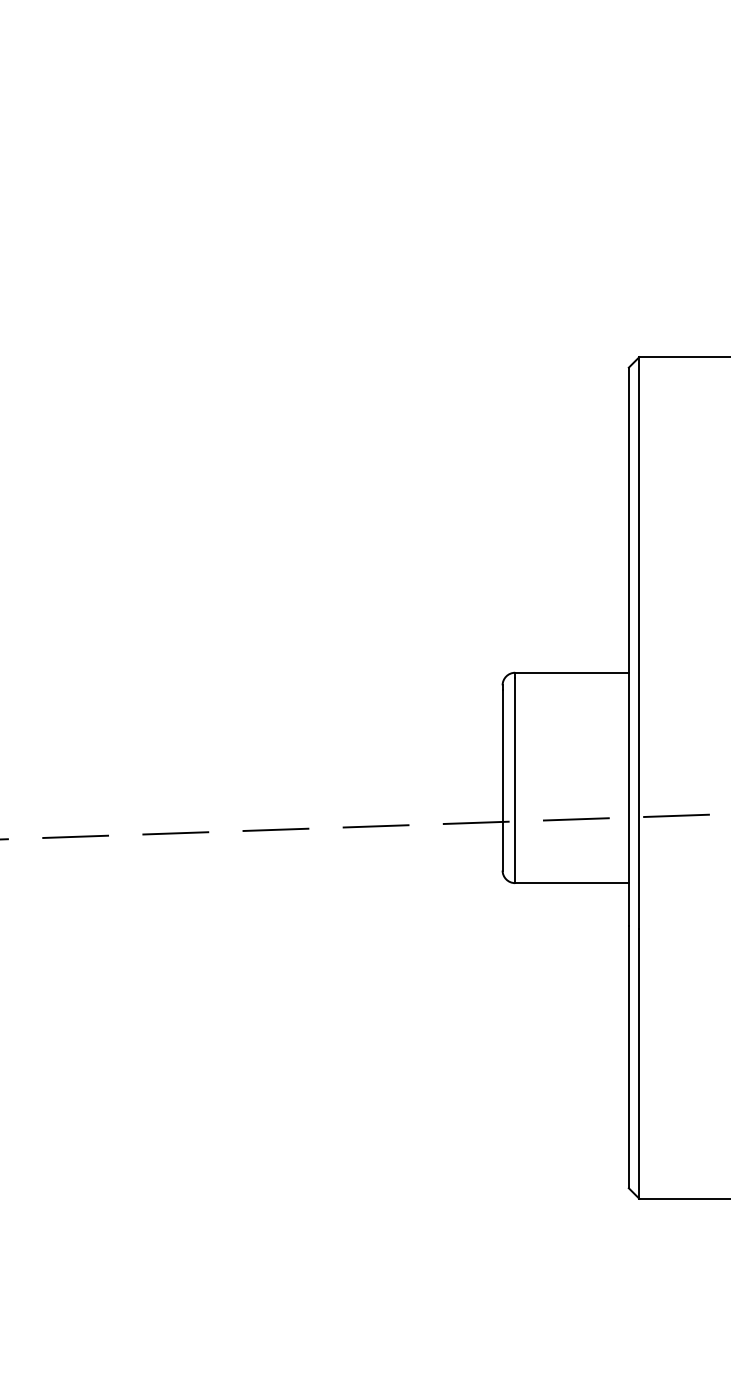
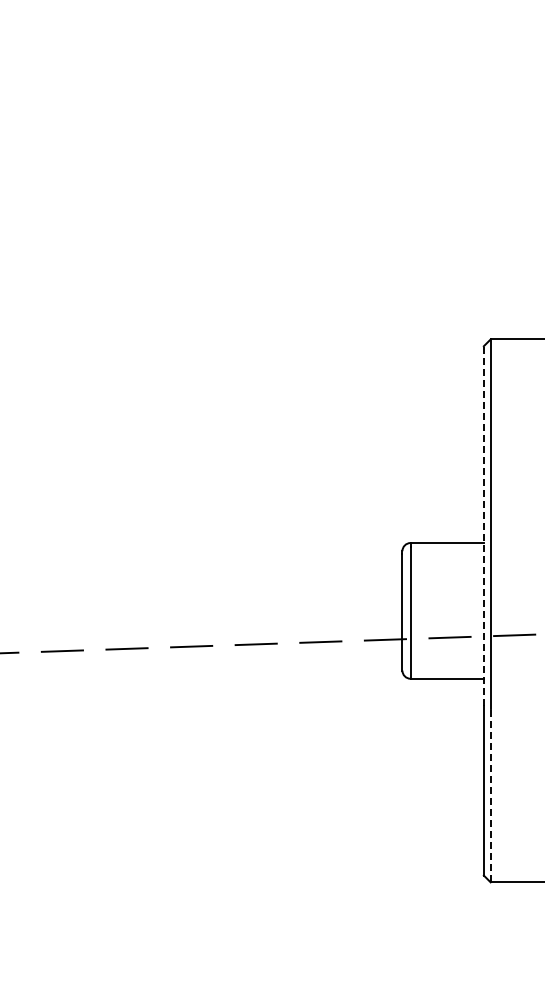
line: (628, 647) -> (483, 526), solid -> dashed
line: (639, 1064) -> (490, 795), solid -> dashed

